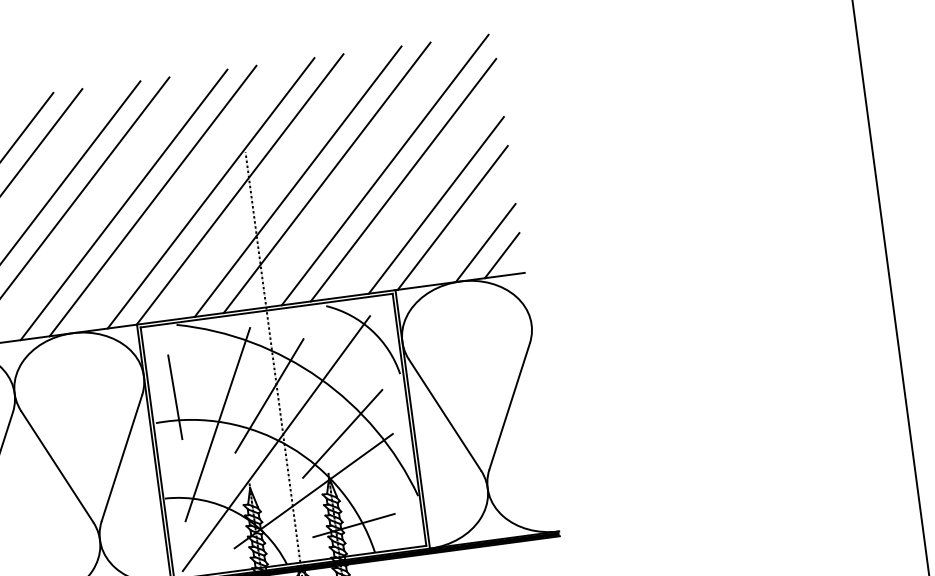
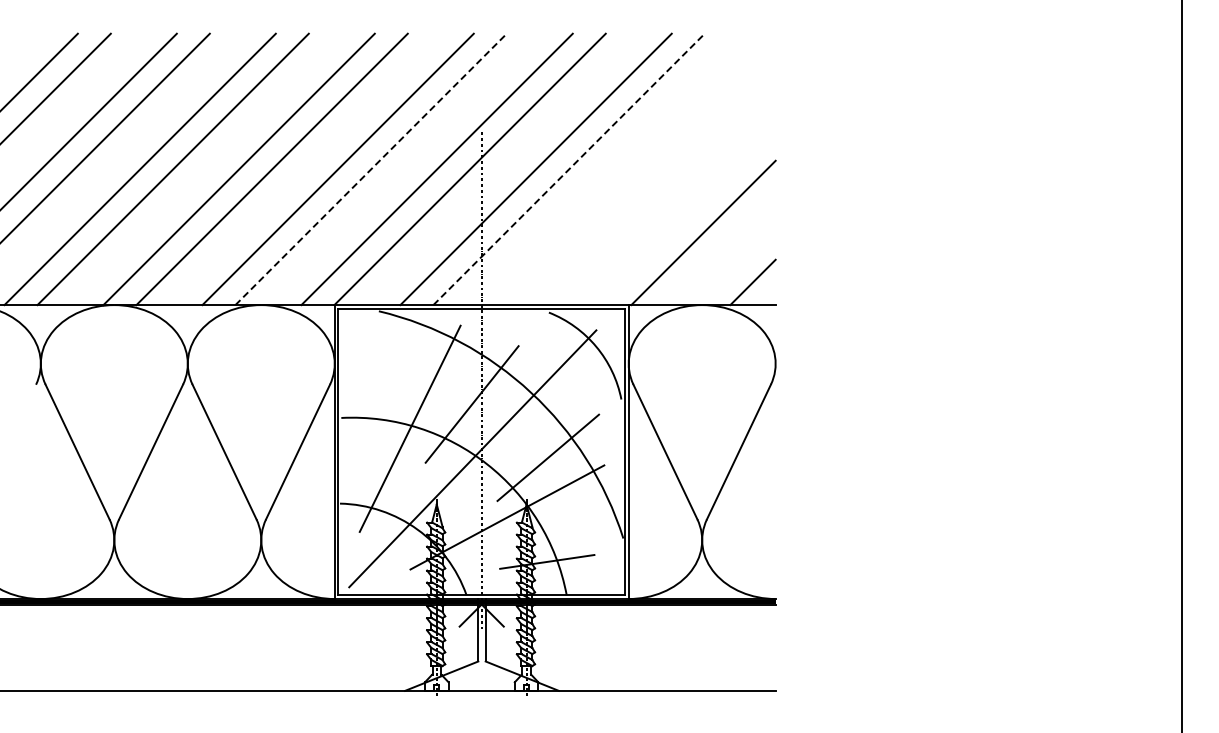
line: (384, 170) -> (634, 169), removed
line: (327, 177) -> (569, 169), solid -> dashed
line: (403, 180) -> (653, 183), removed
line: (153, 201) -> (371, 169), solid -> dashed
line: (435, 205) -> (686, 216), removed
line: (485, 242) -> (736, 265), removed
line: (175, 396) -> (366, 391), removed

